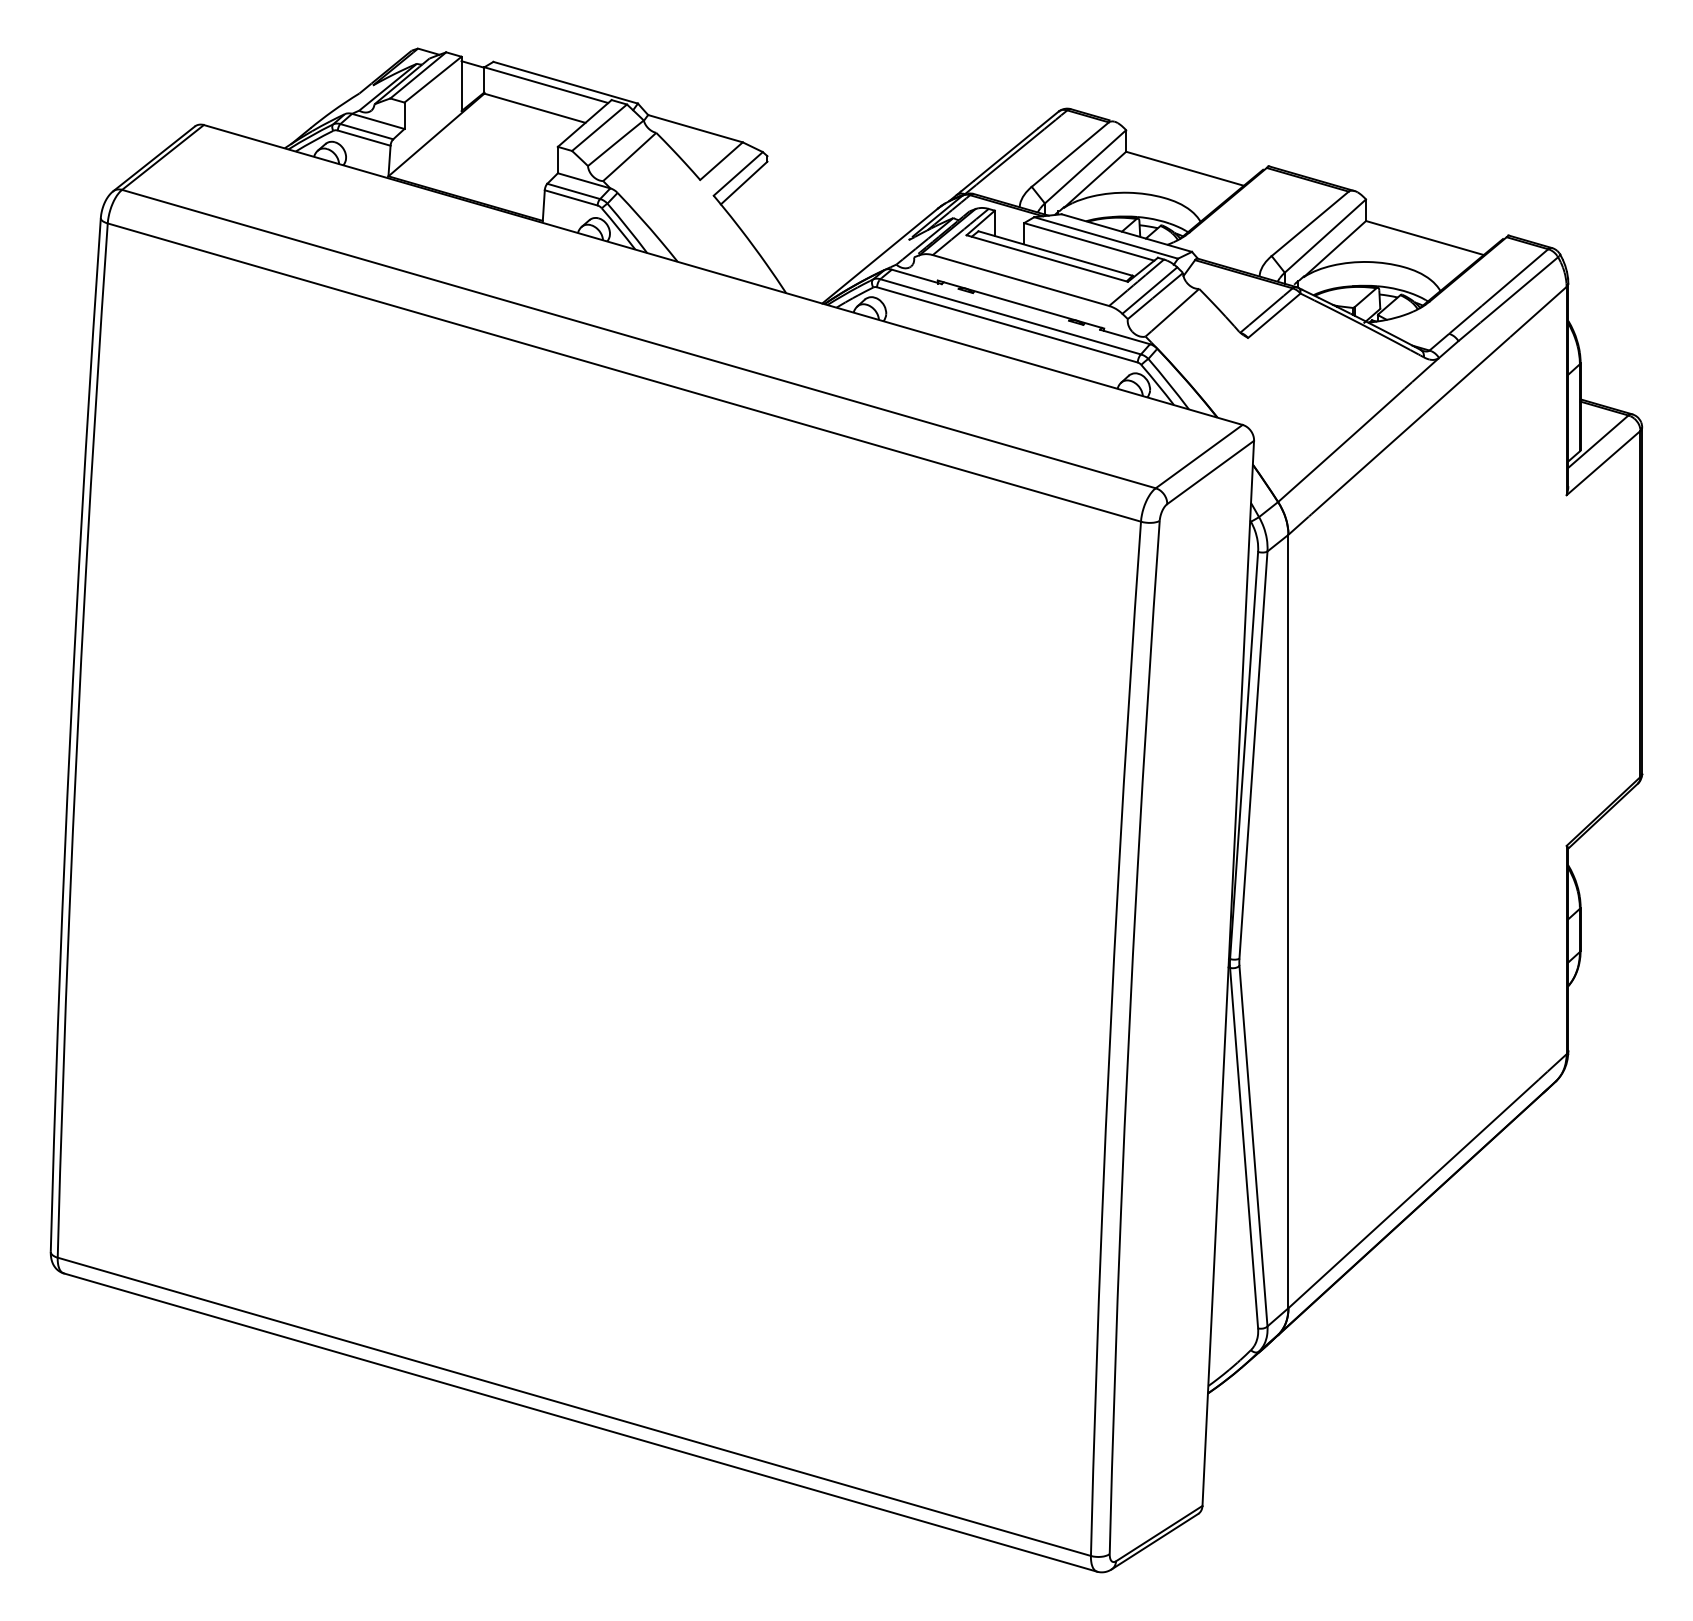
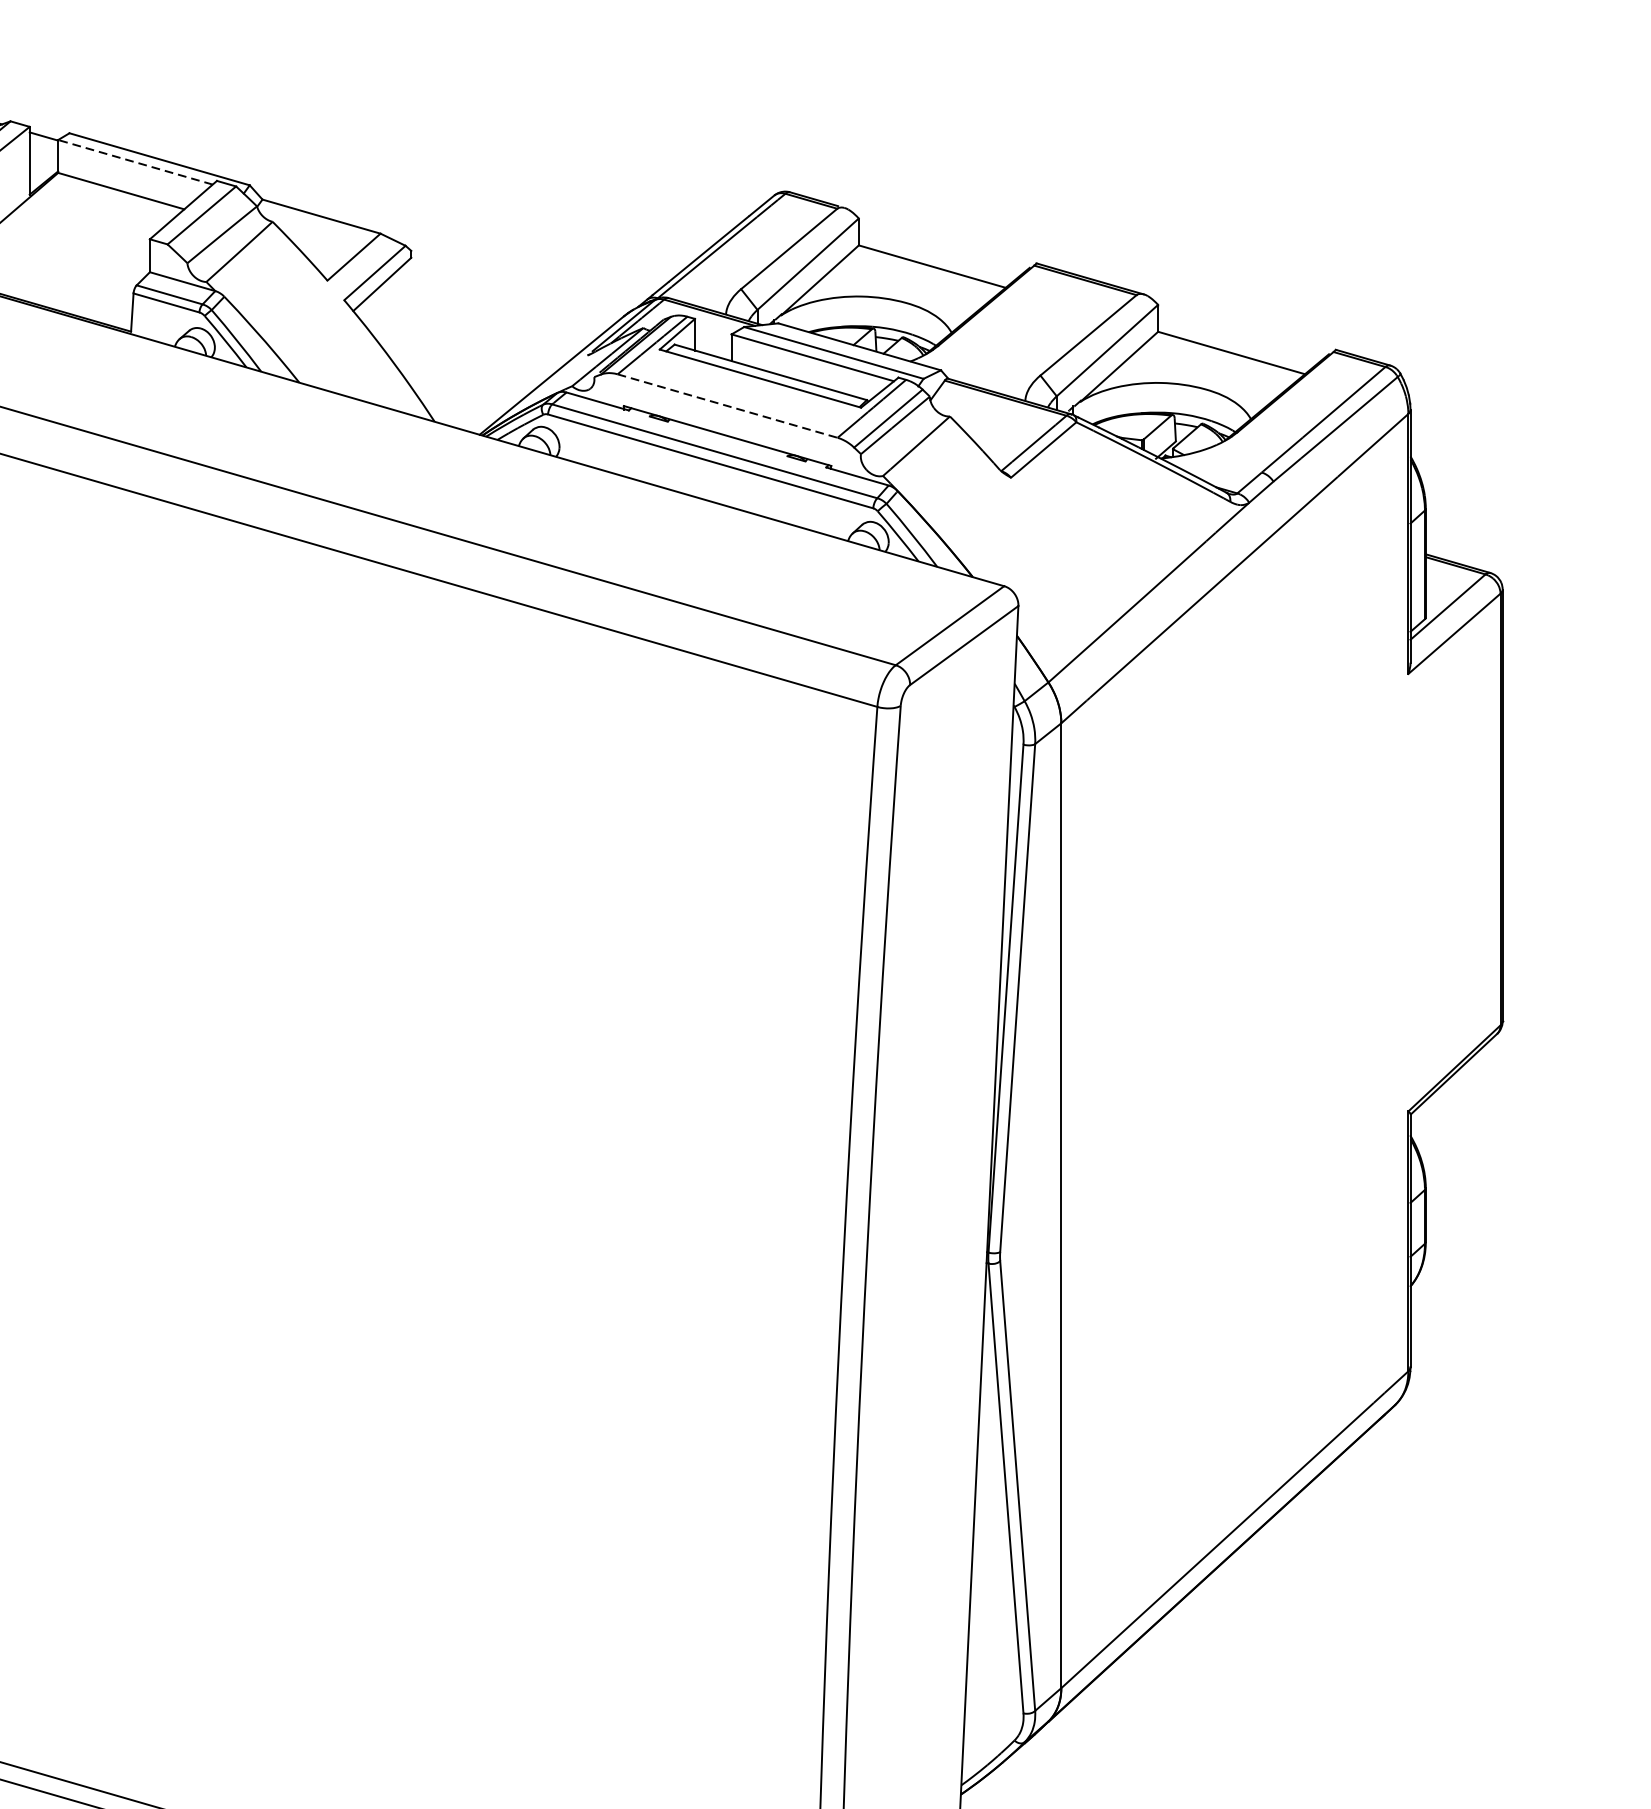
line: (545, 85) -> (134, 162), solid -> dashed
line: (1020, 280) -> (727, 406), solid -> dashed

